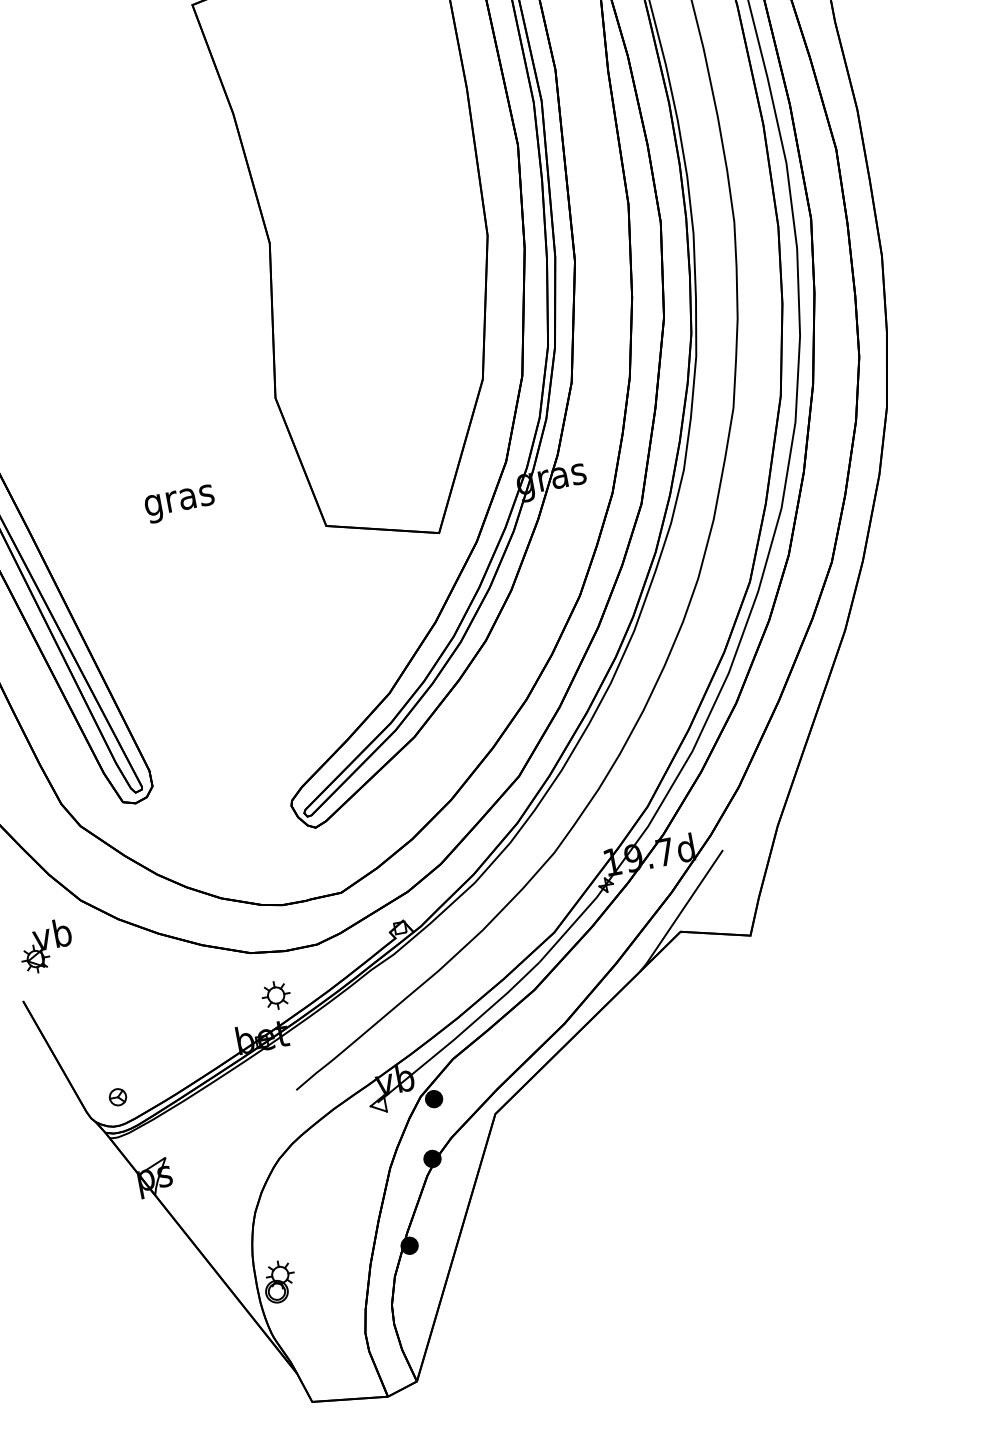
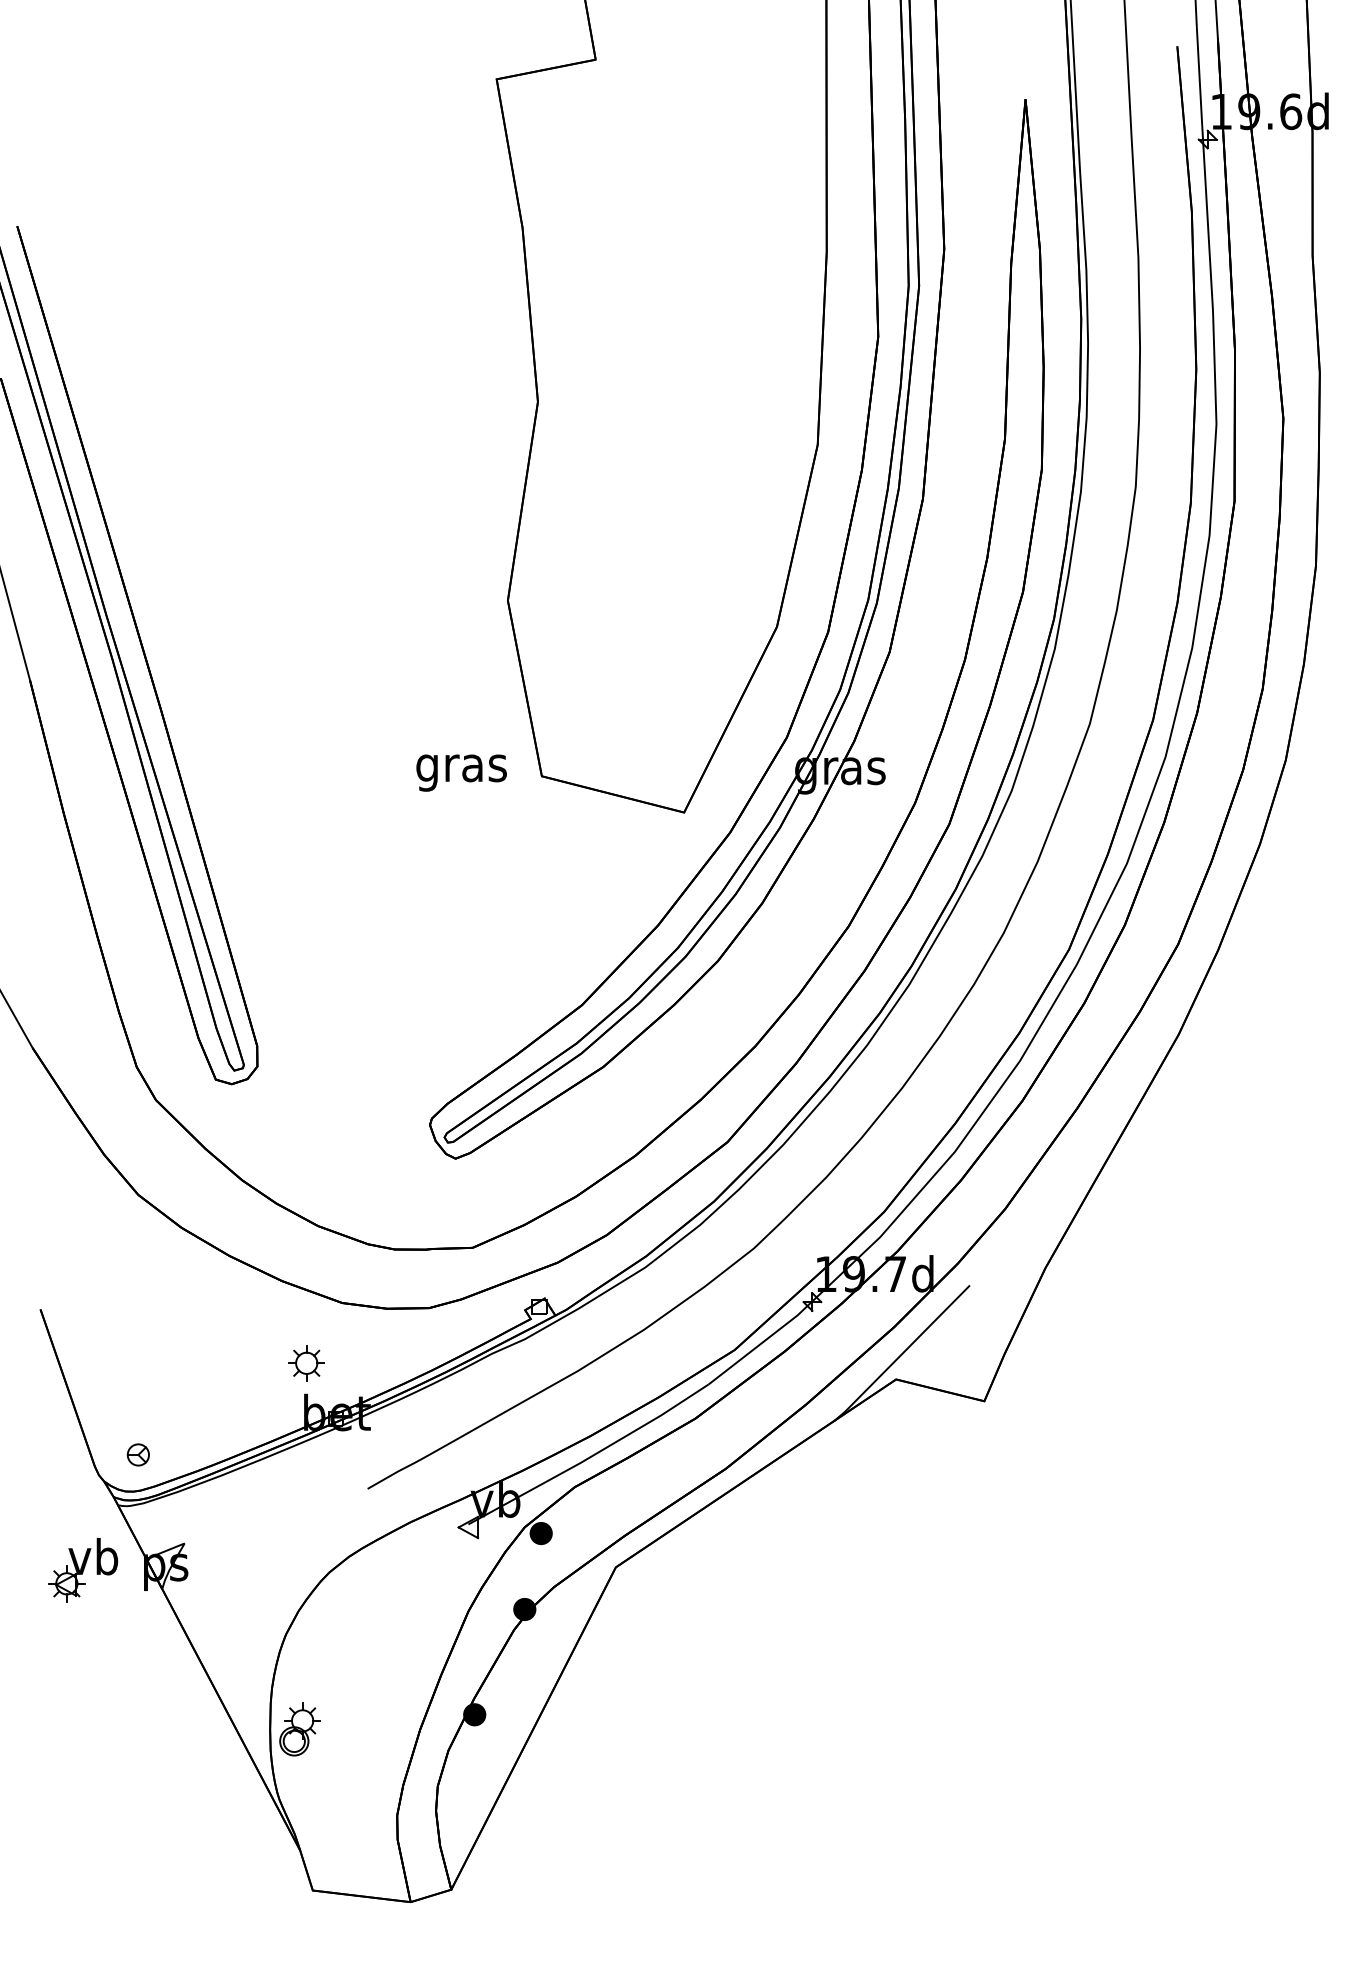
text: (179, 503) -> (461, 772), moved
part: (46, 946) -> (83, 1570), moved
part: (276, 995) -> (306, 1363), moved

